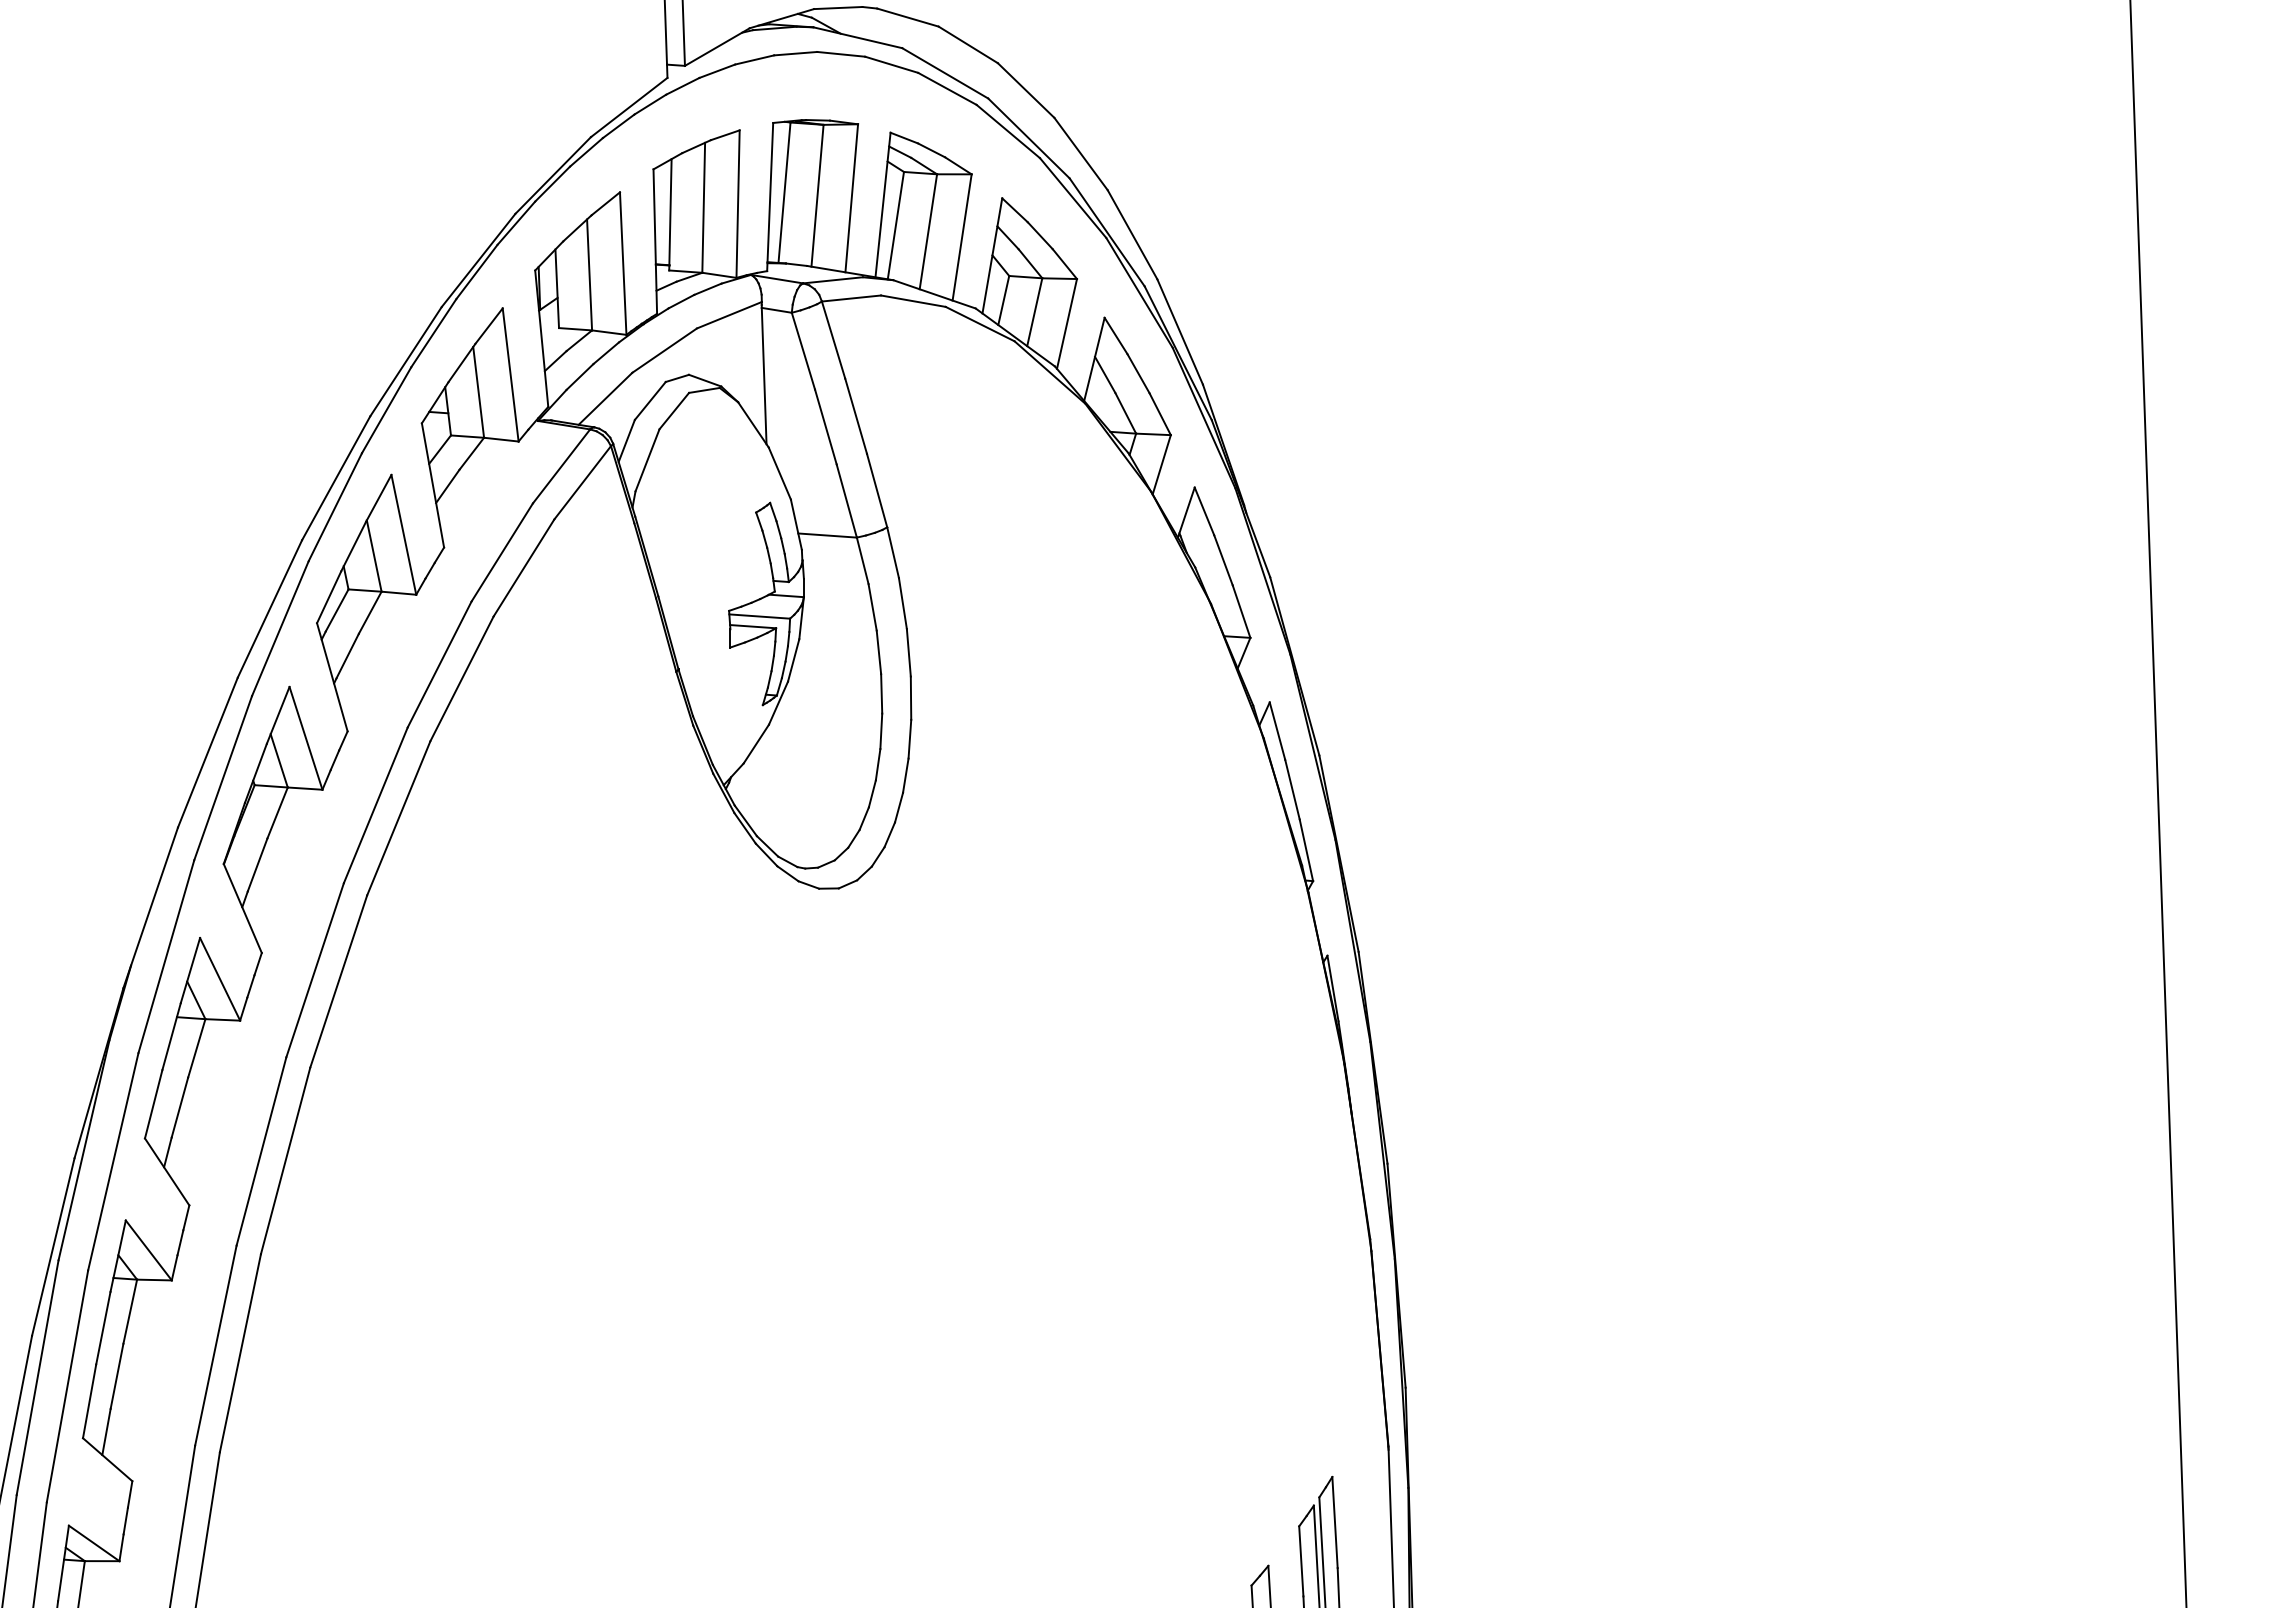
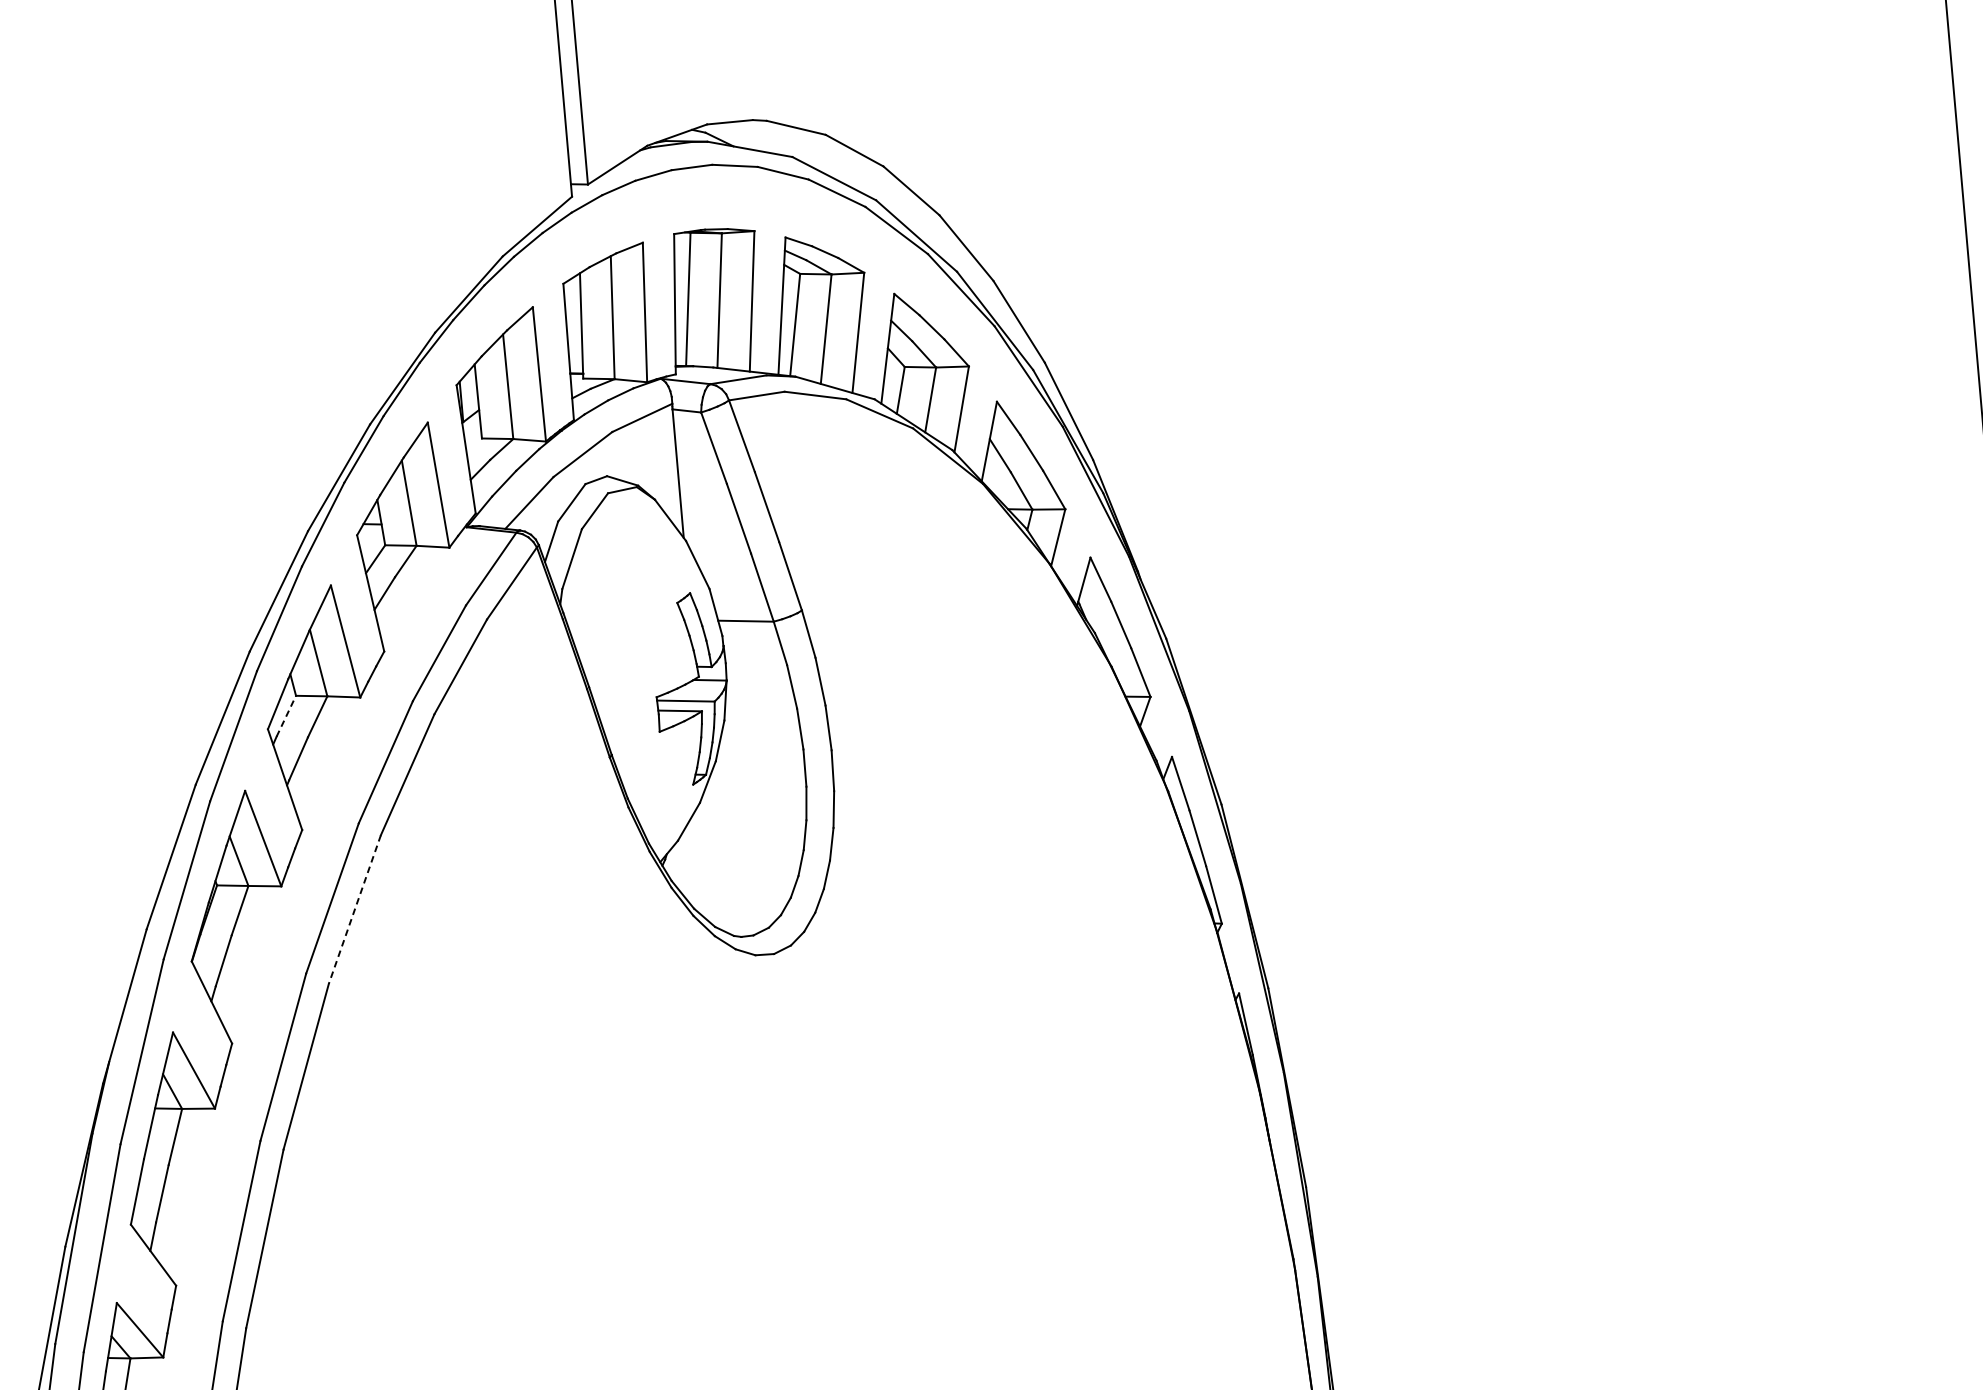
line: (337, 610) -> (286, 716), solid -> dashed
line: (398, 818) -> (354, 909), solid -> dashed

